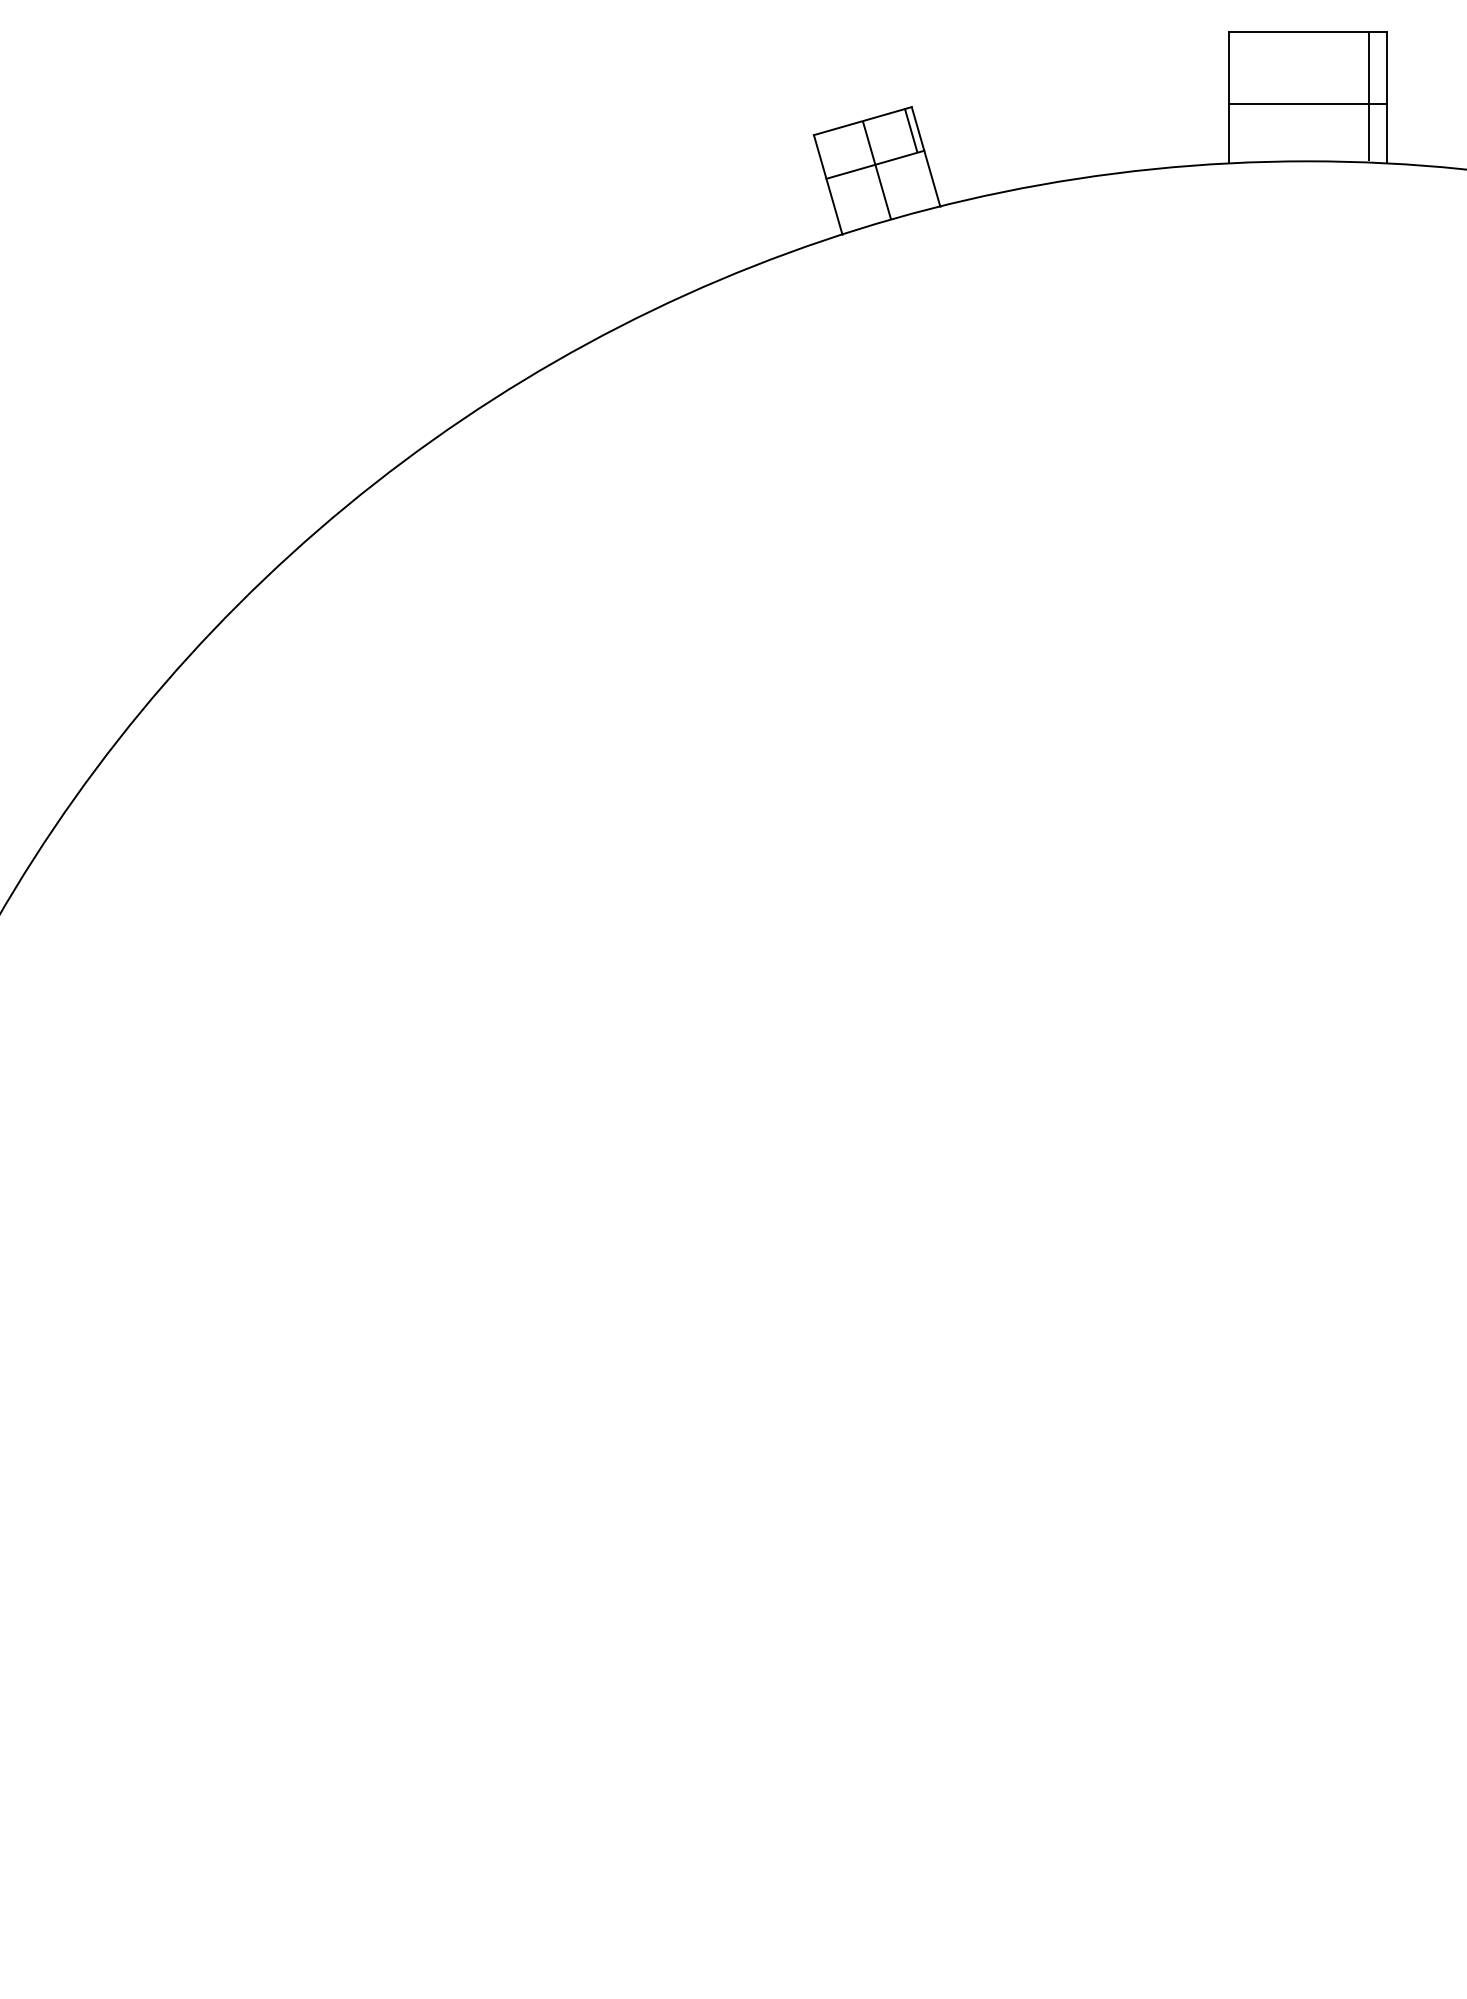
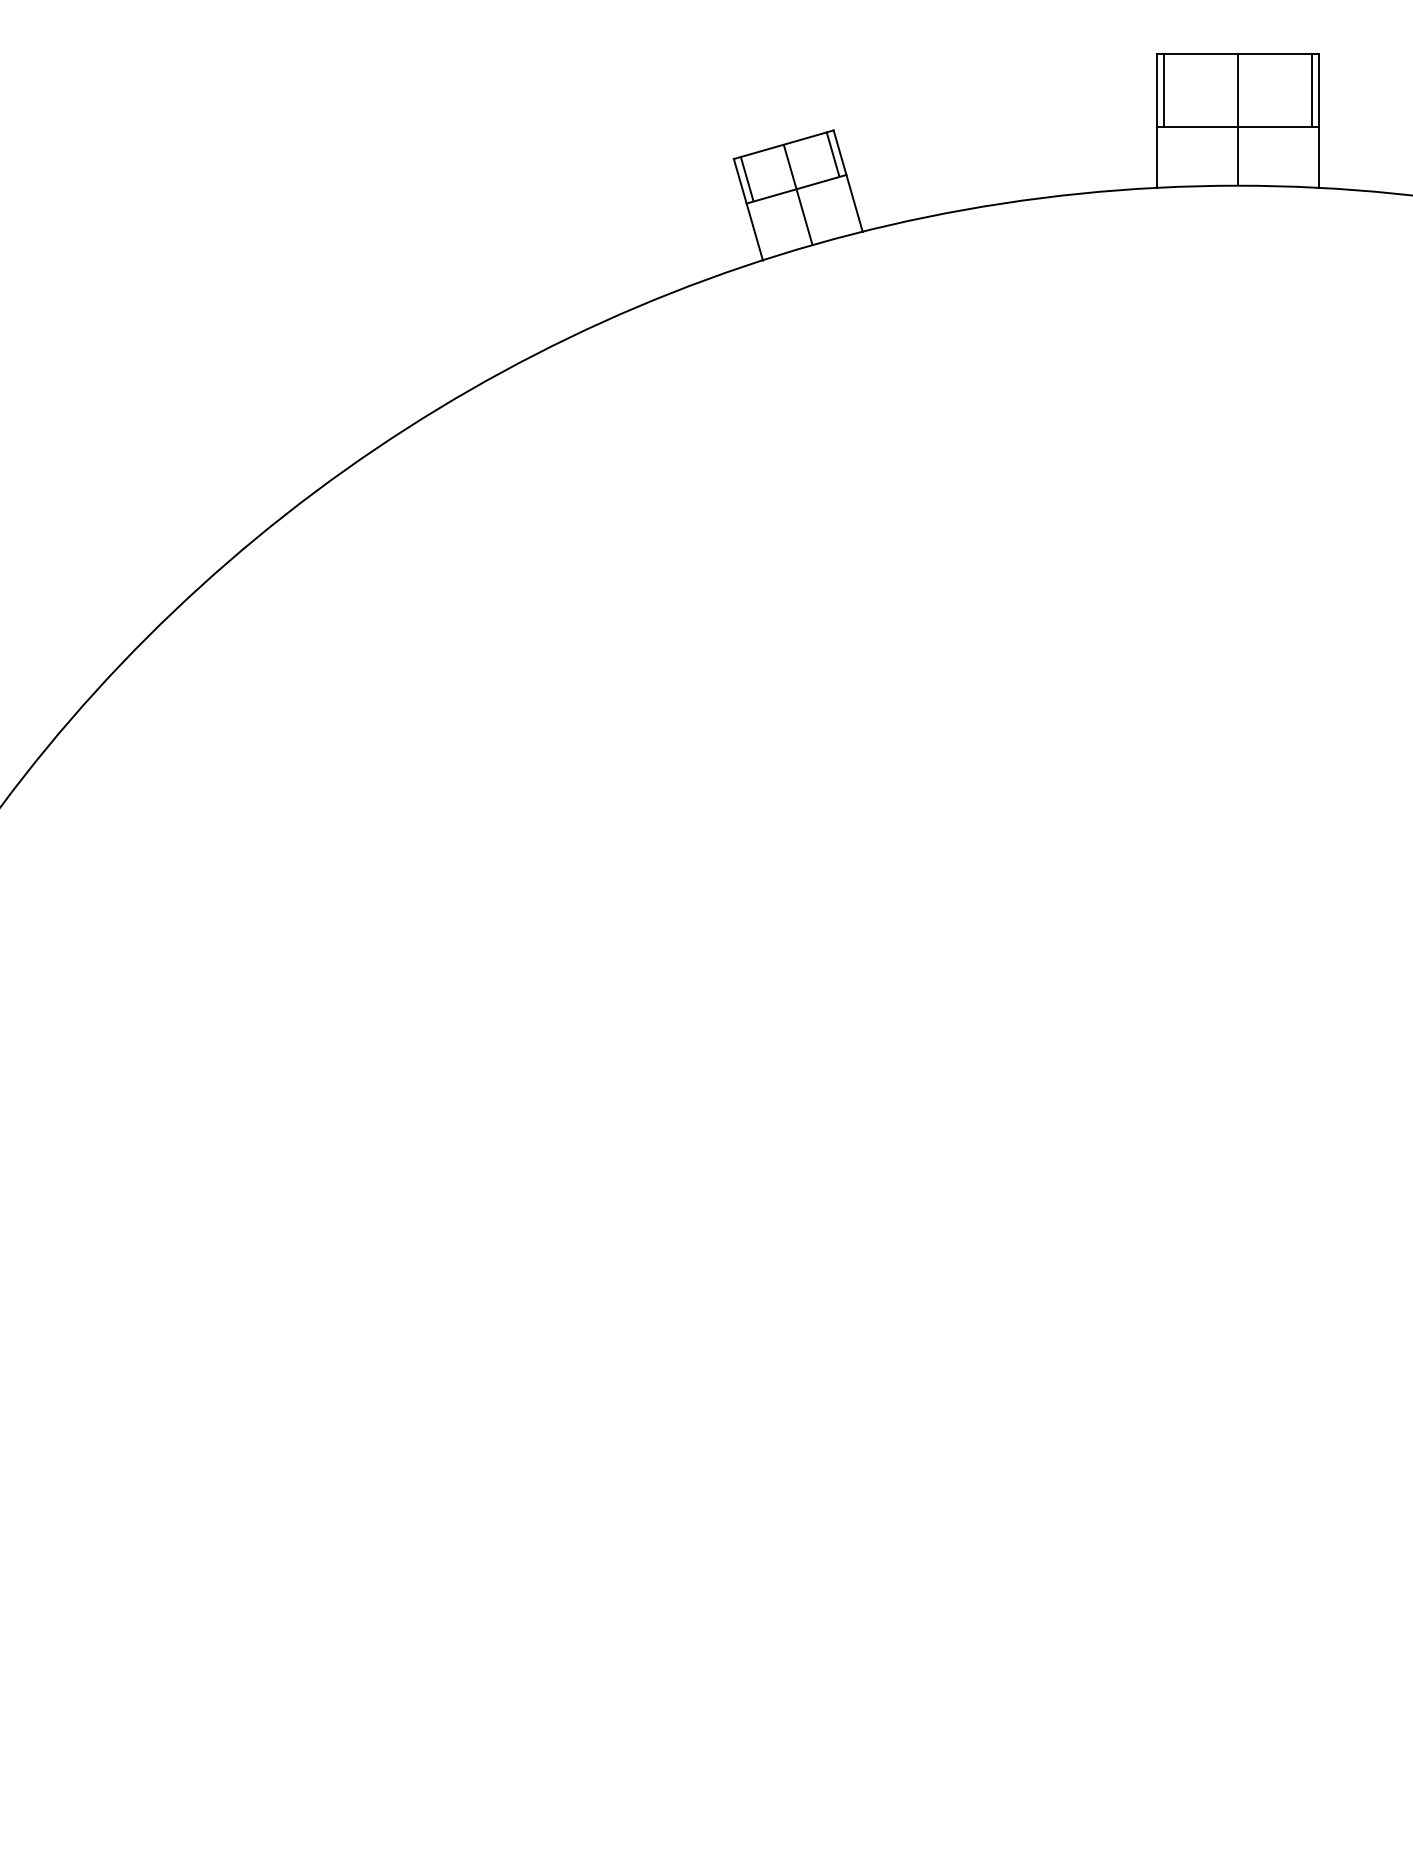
line: (1235, 68) -> (1163, 91), added
line: (1380, 68) -> (1311, 91), added
line: (1368, 96) -> (1237, 119), moved
line: (826, 154) -> (746, 178), added

